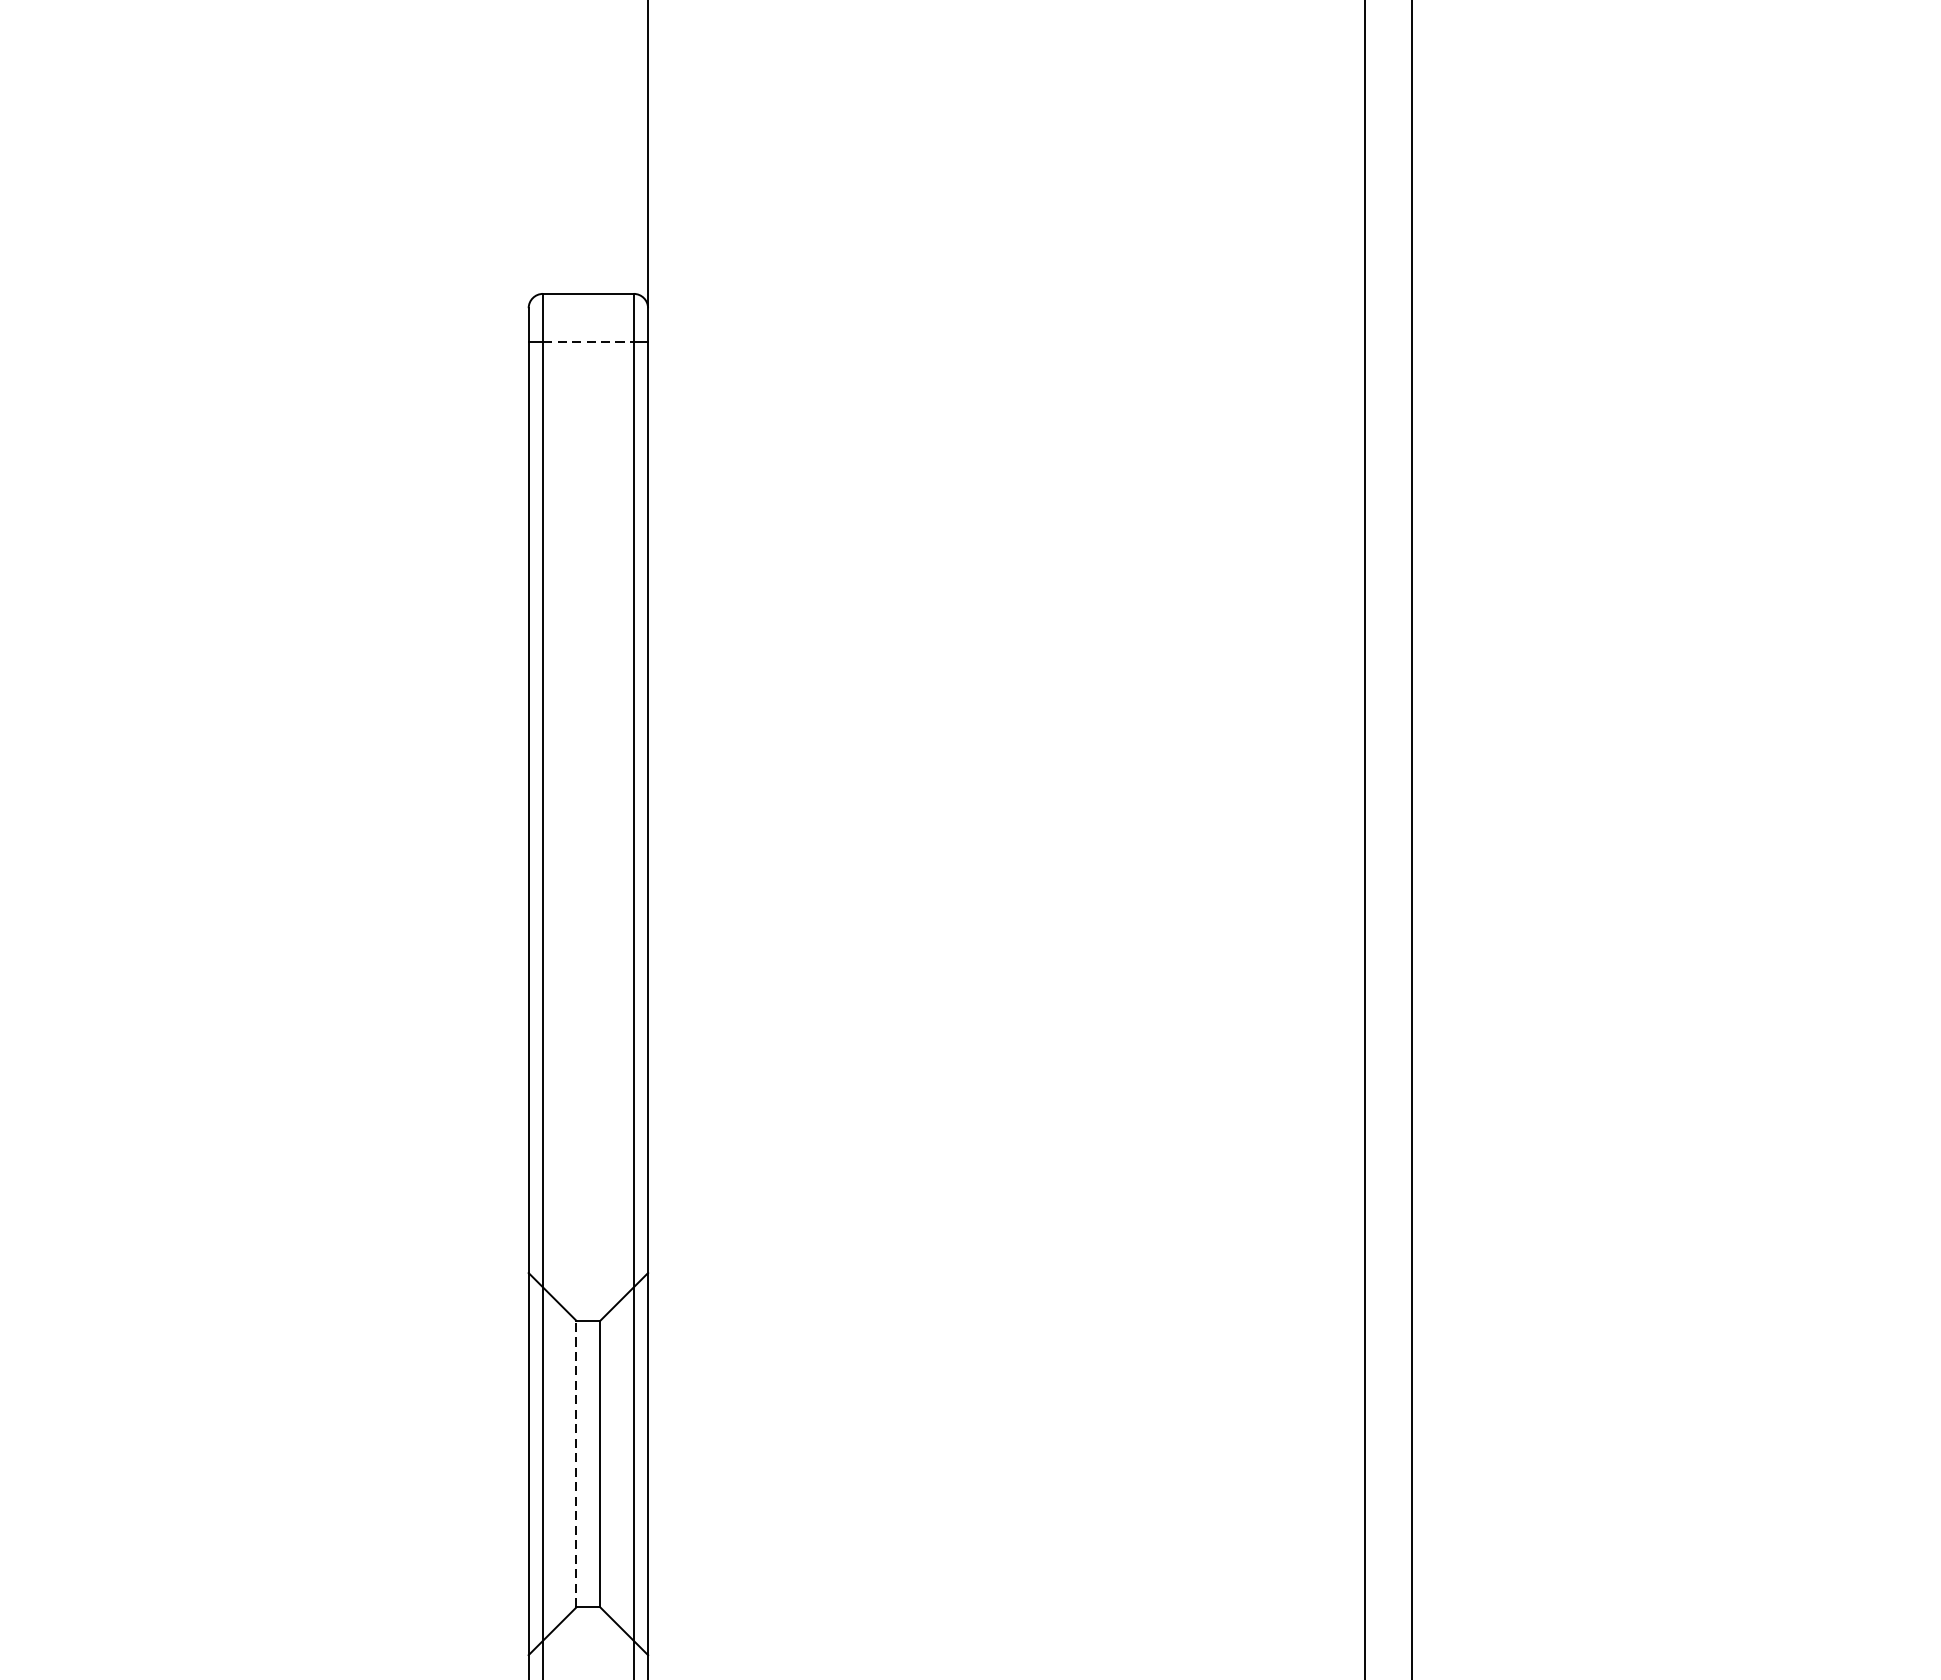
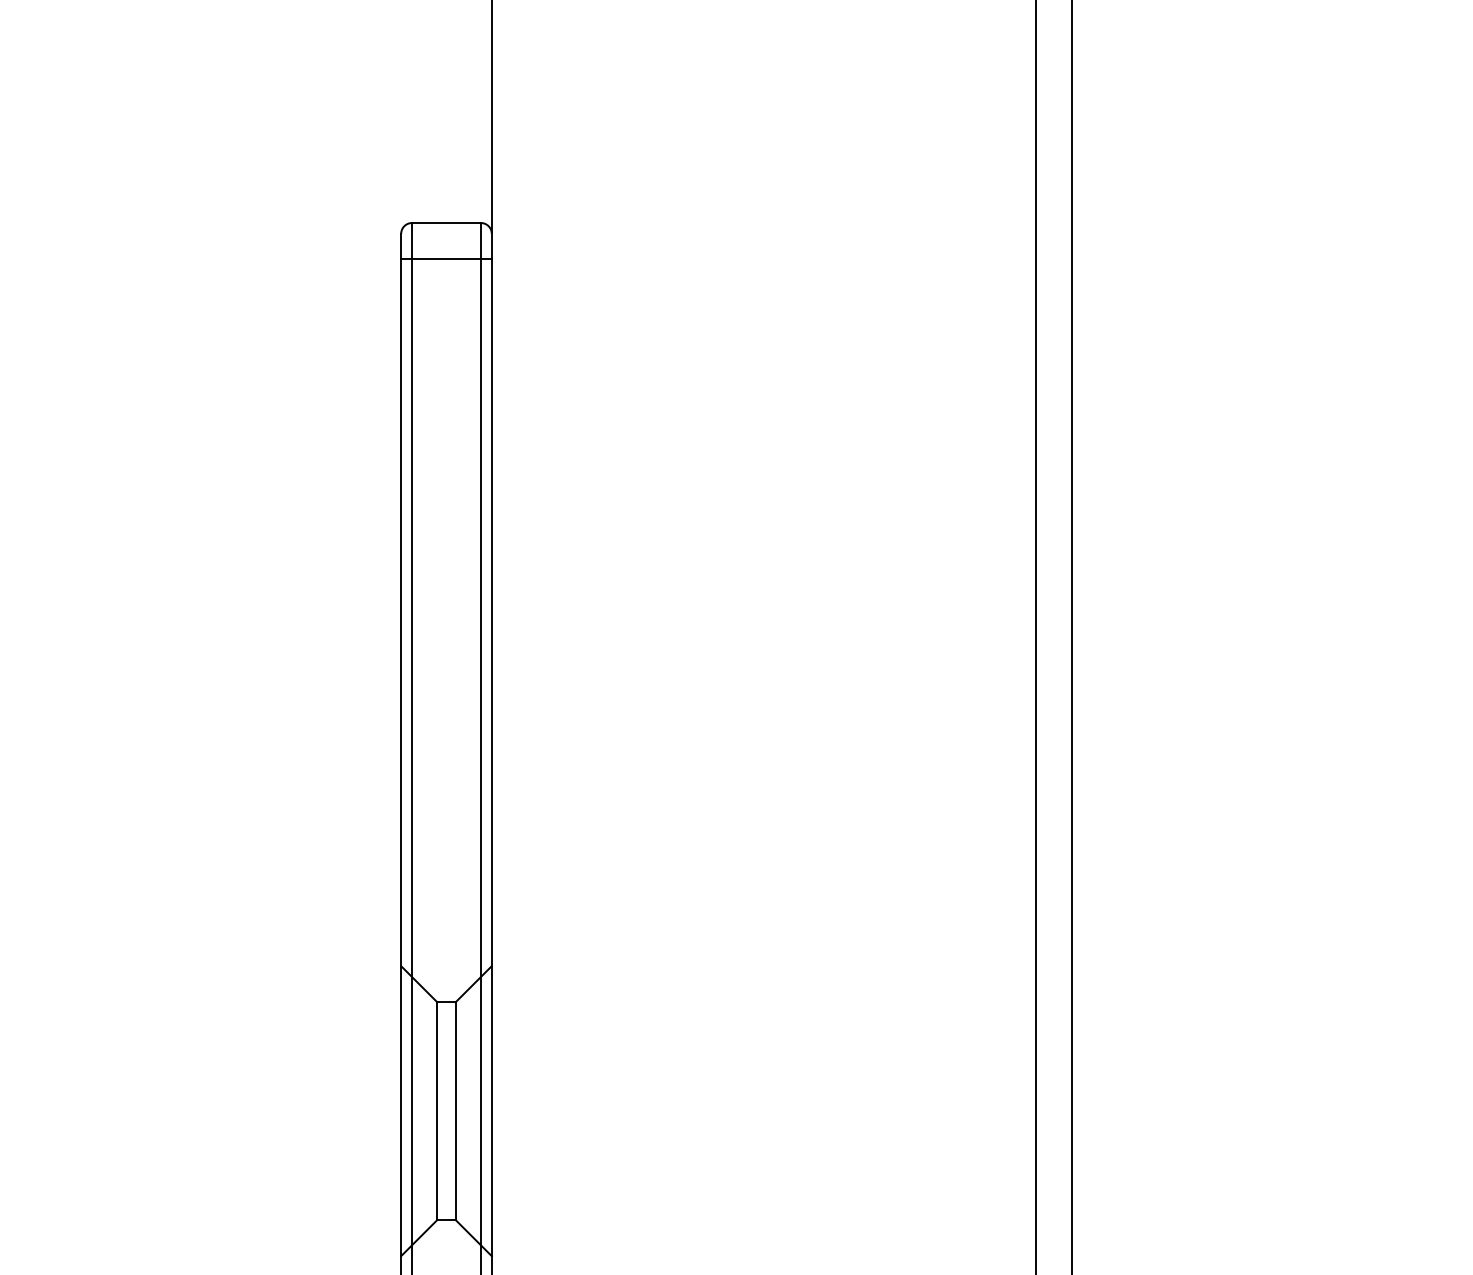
line: (588, 341) -> (446, 259), dashed -> solid
line: (576, 1464) -> (437, 1111), dashed -> solid

